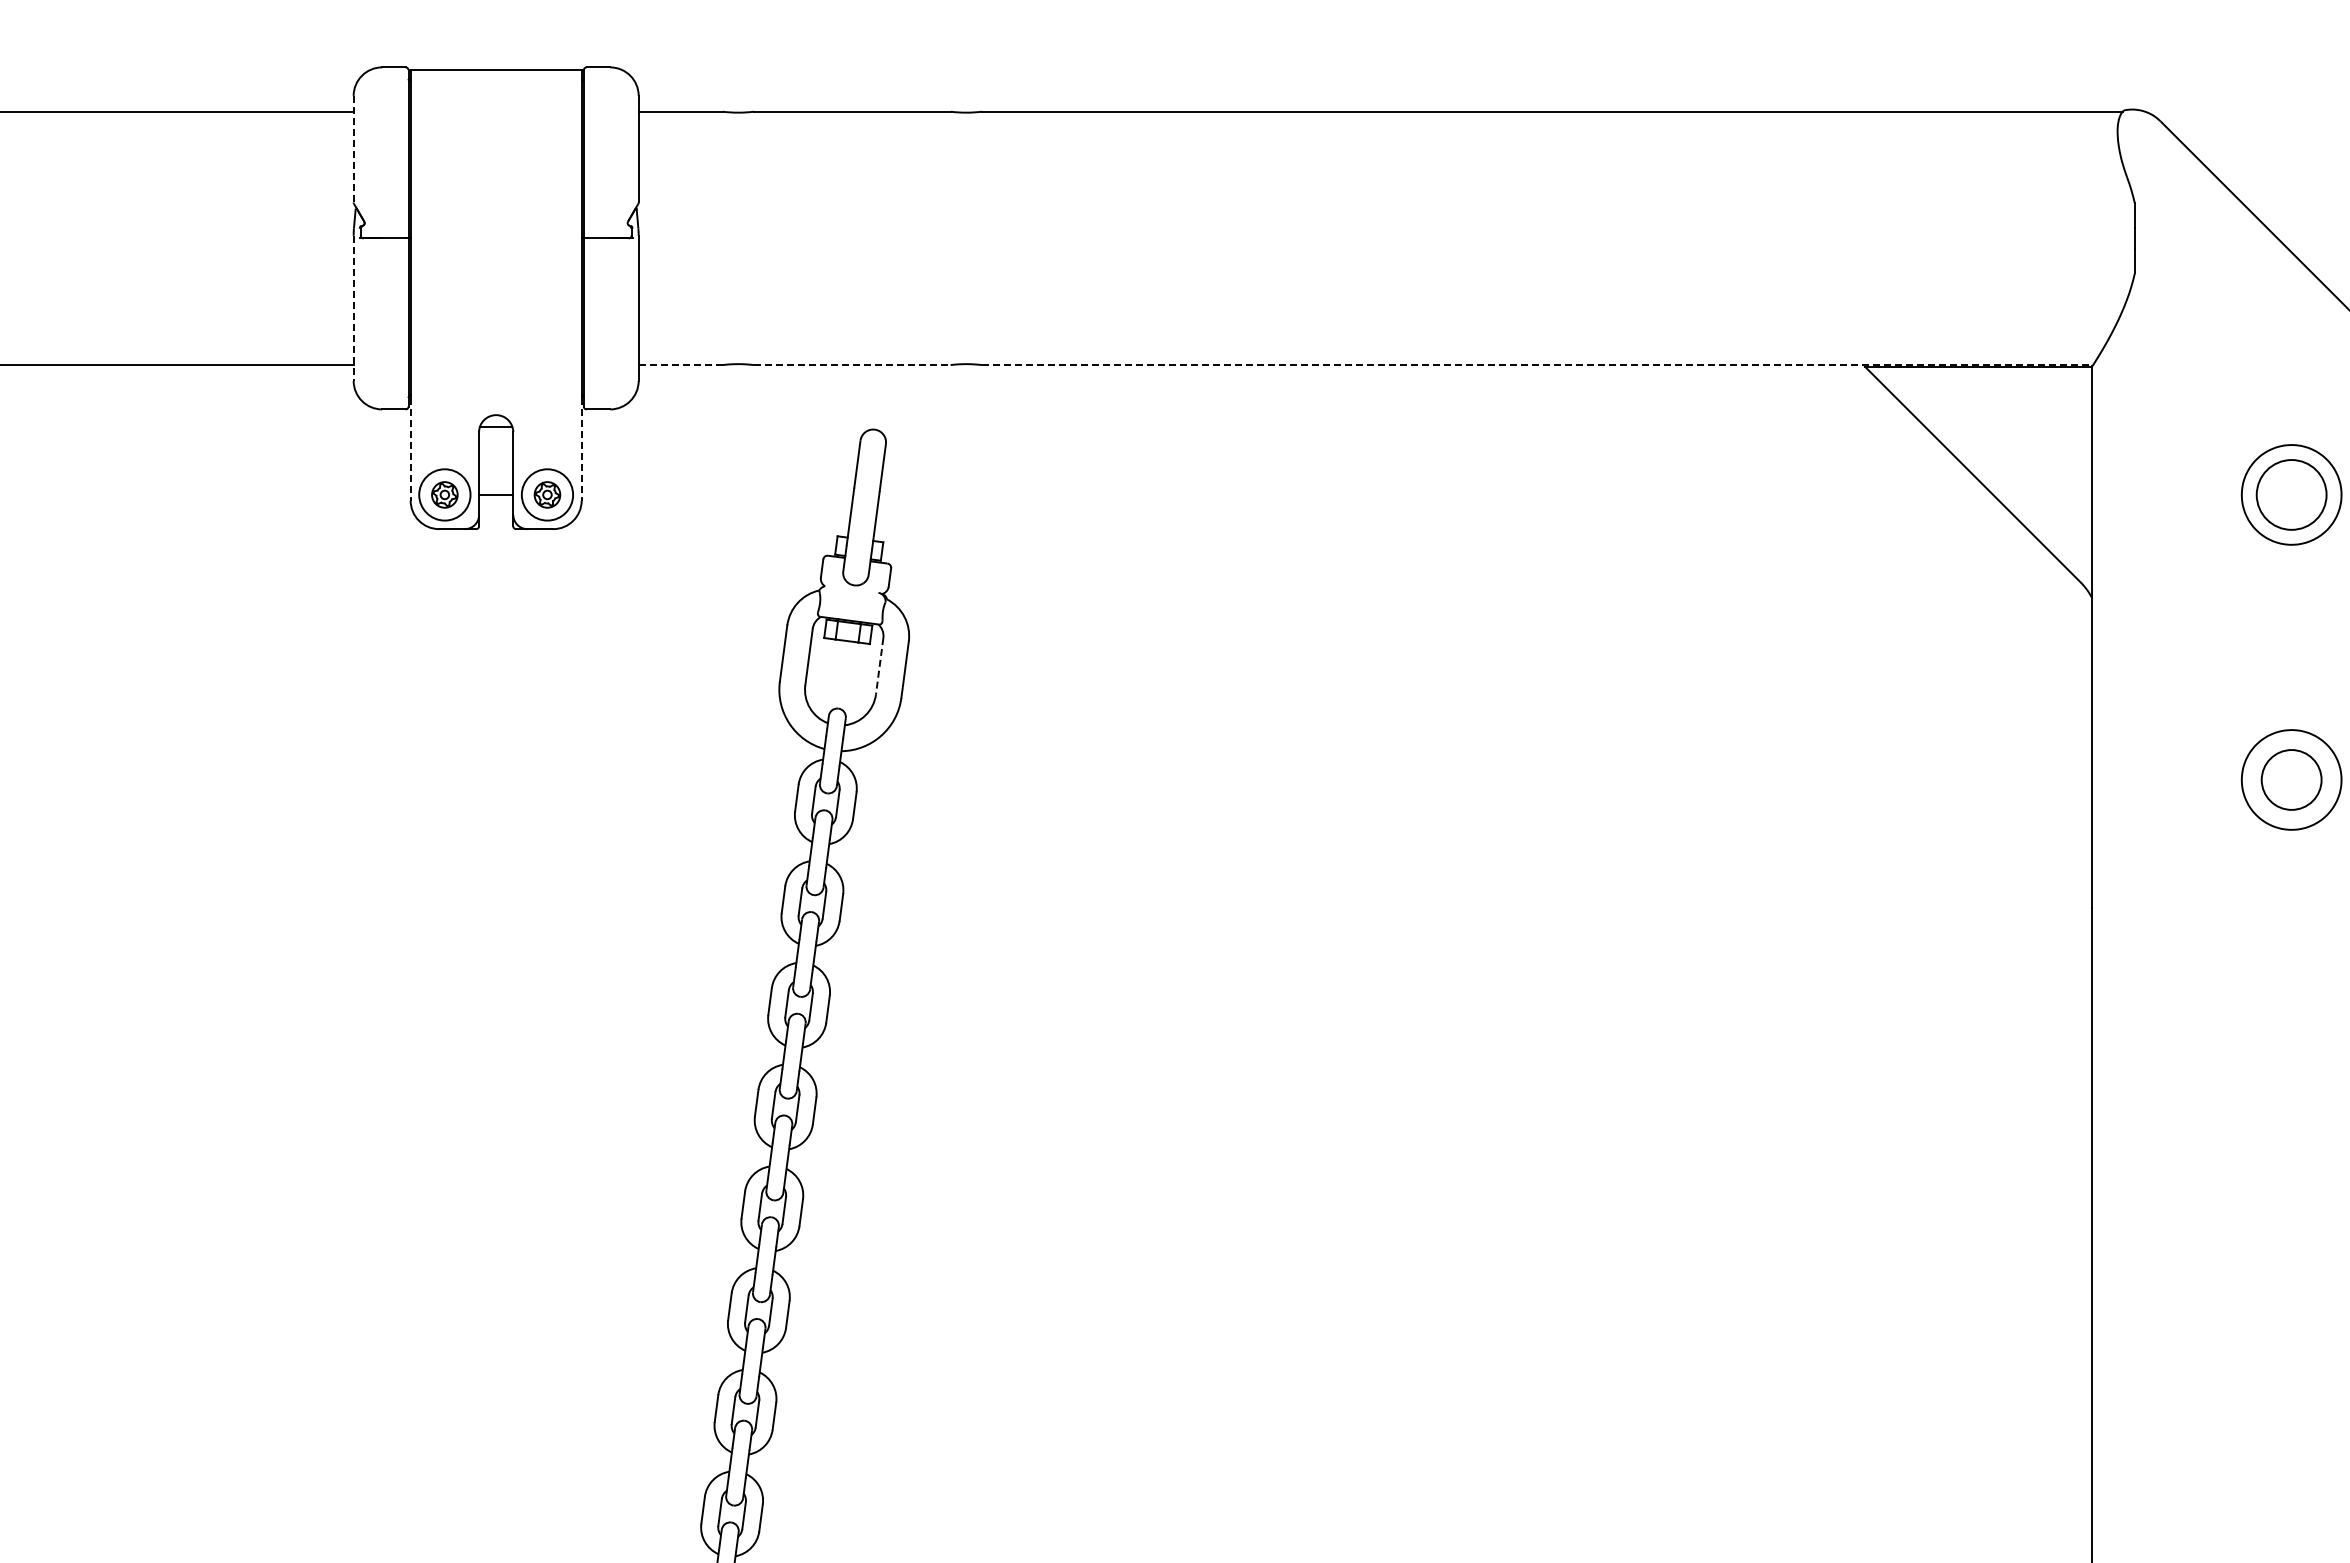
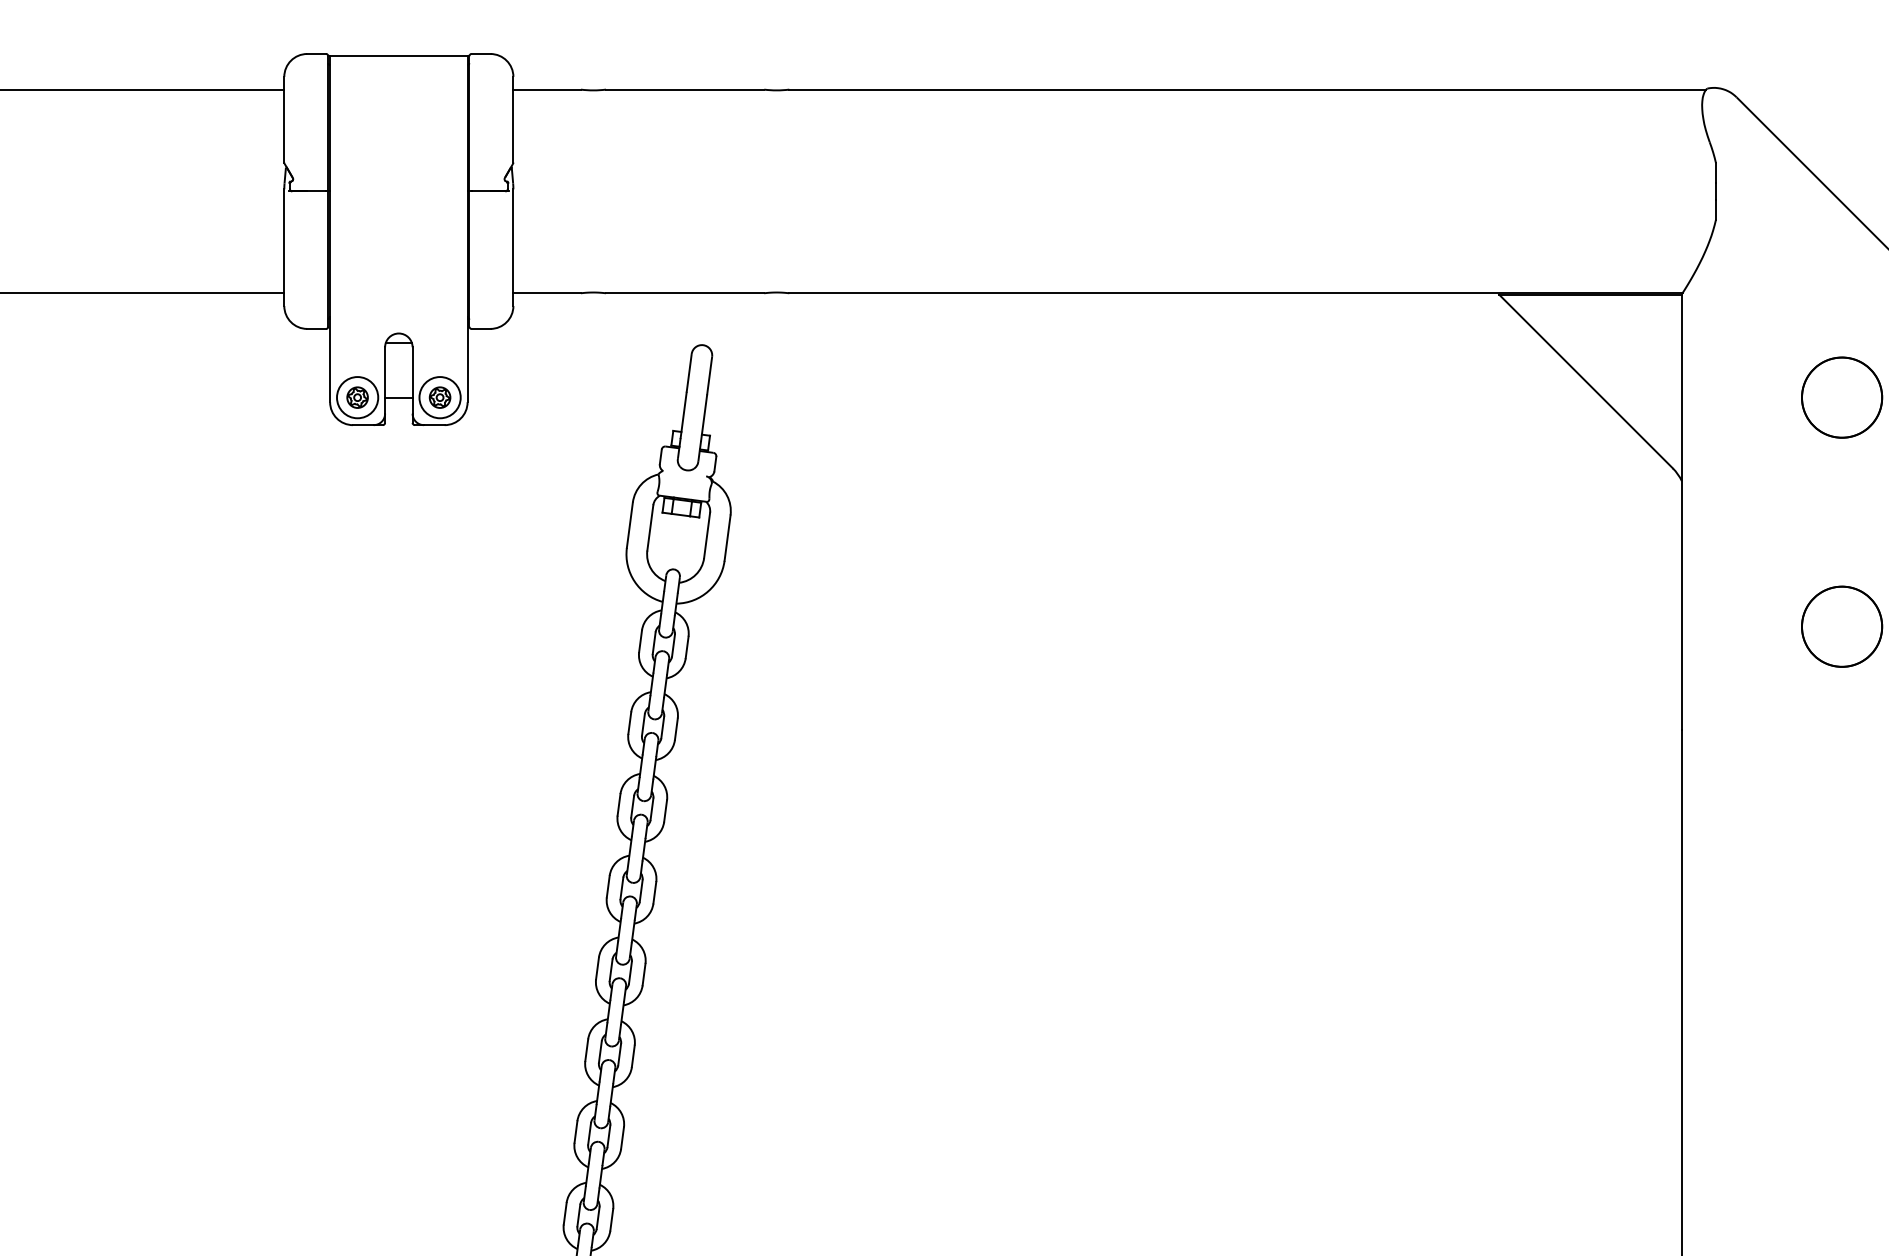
line: (353, 149) -> (284, 119), dashed -> solid
line: (353, 308) -> (284, 247), dashed -> solid
line: (681, 365) -> (547, 293), dashed -> solid
line: (852, 365) -> (685, 293), dashed -> solid
line: (1537, 365) -> (1235, 293), dashed -> solid
line: (410, 449) -> (329, 361), dashed -> solid
line: (581, 449) -> (467, 361), dashed -> solid
circle: (2291, 494) -> (1841, 397), size x1.43
line: (879, 666) -> (706, 535), dashed -> solid
circle: (2291, 779) -> (1841, 626), size x1.67

